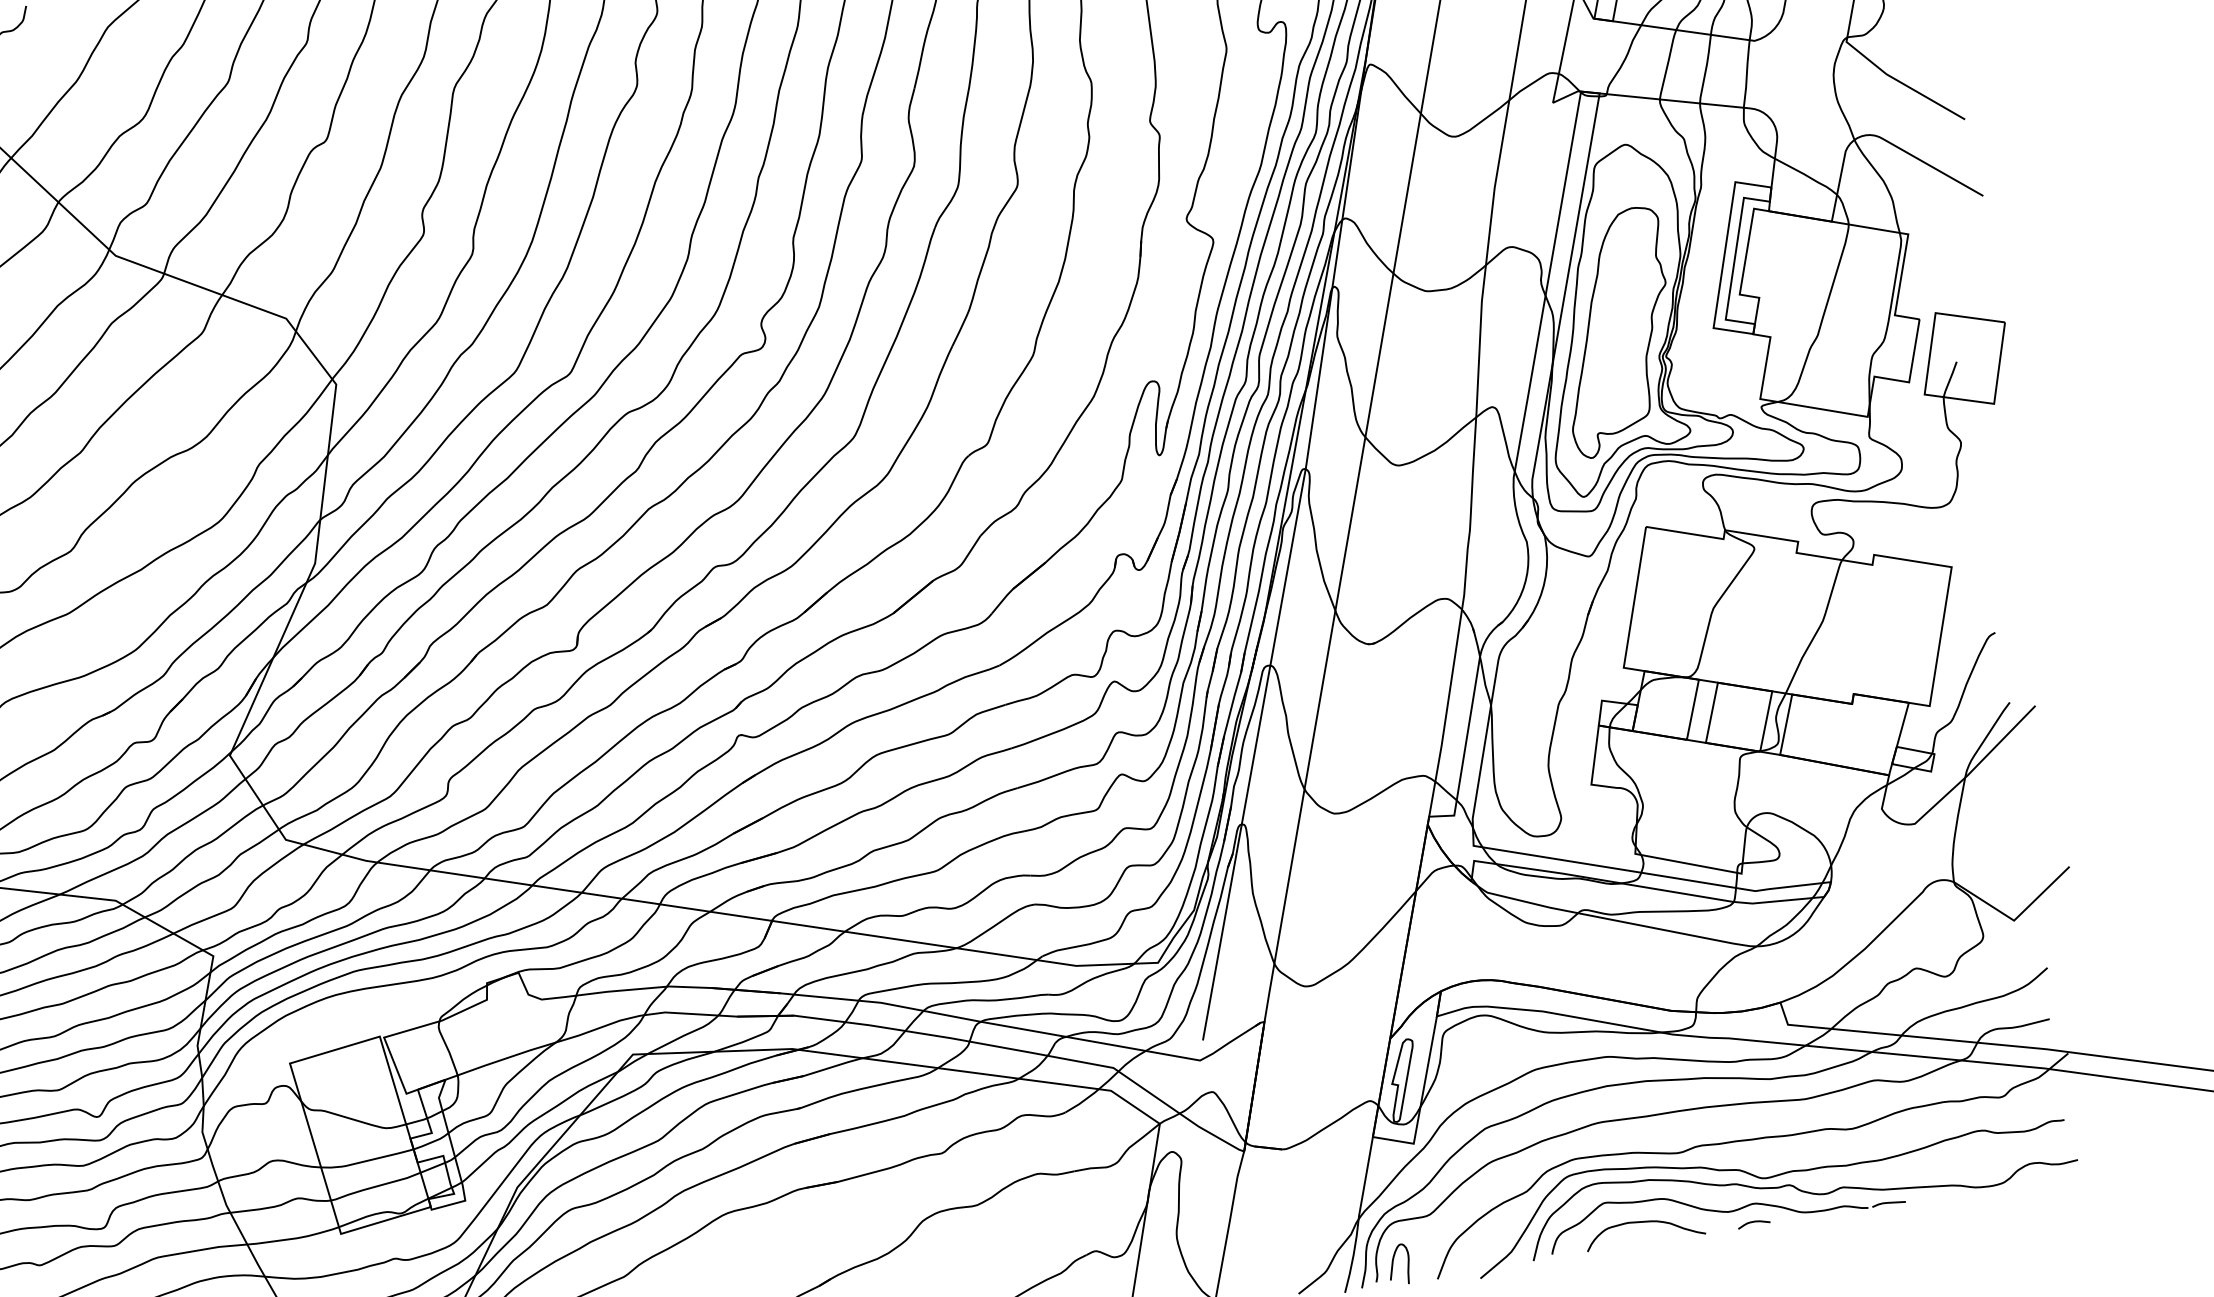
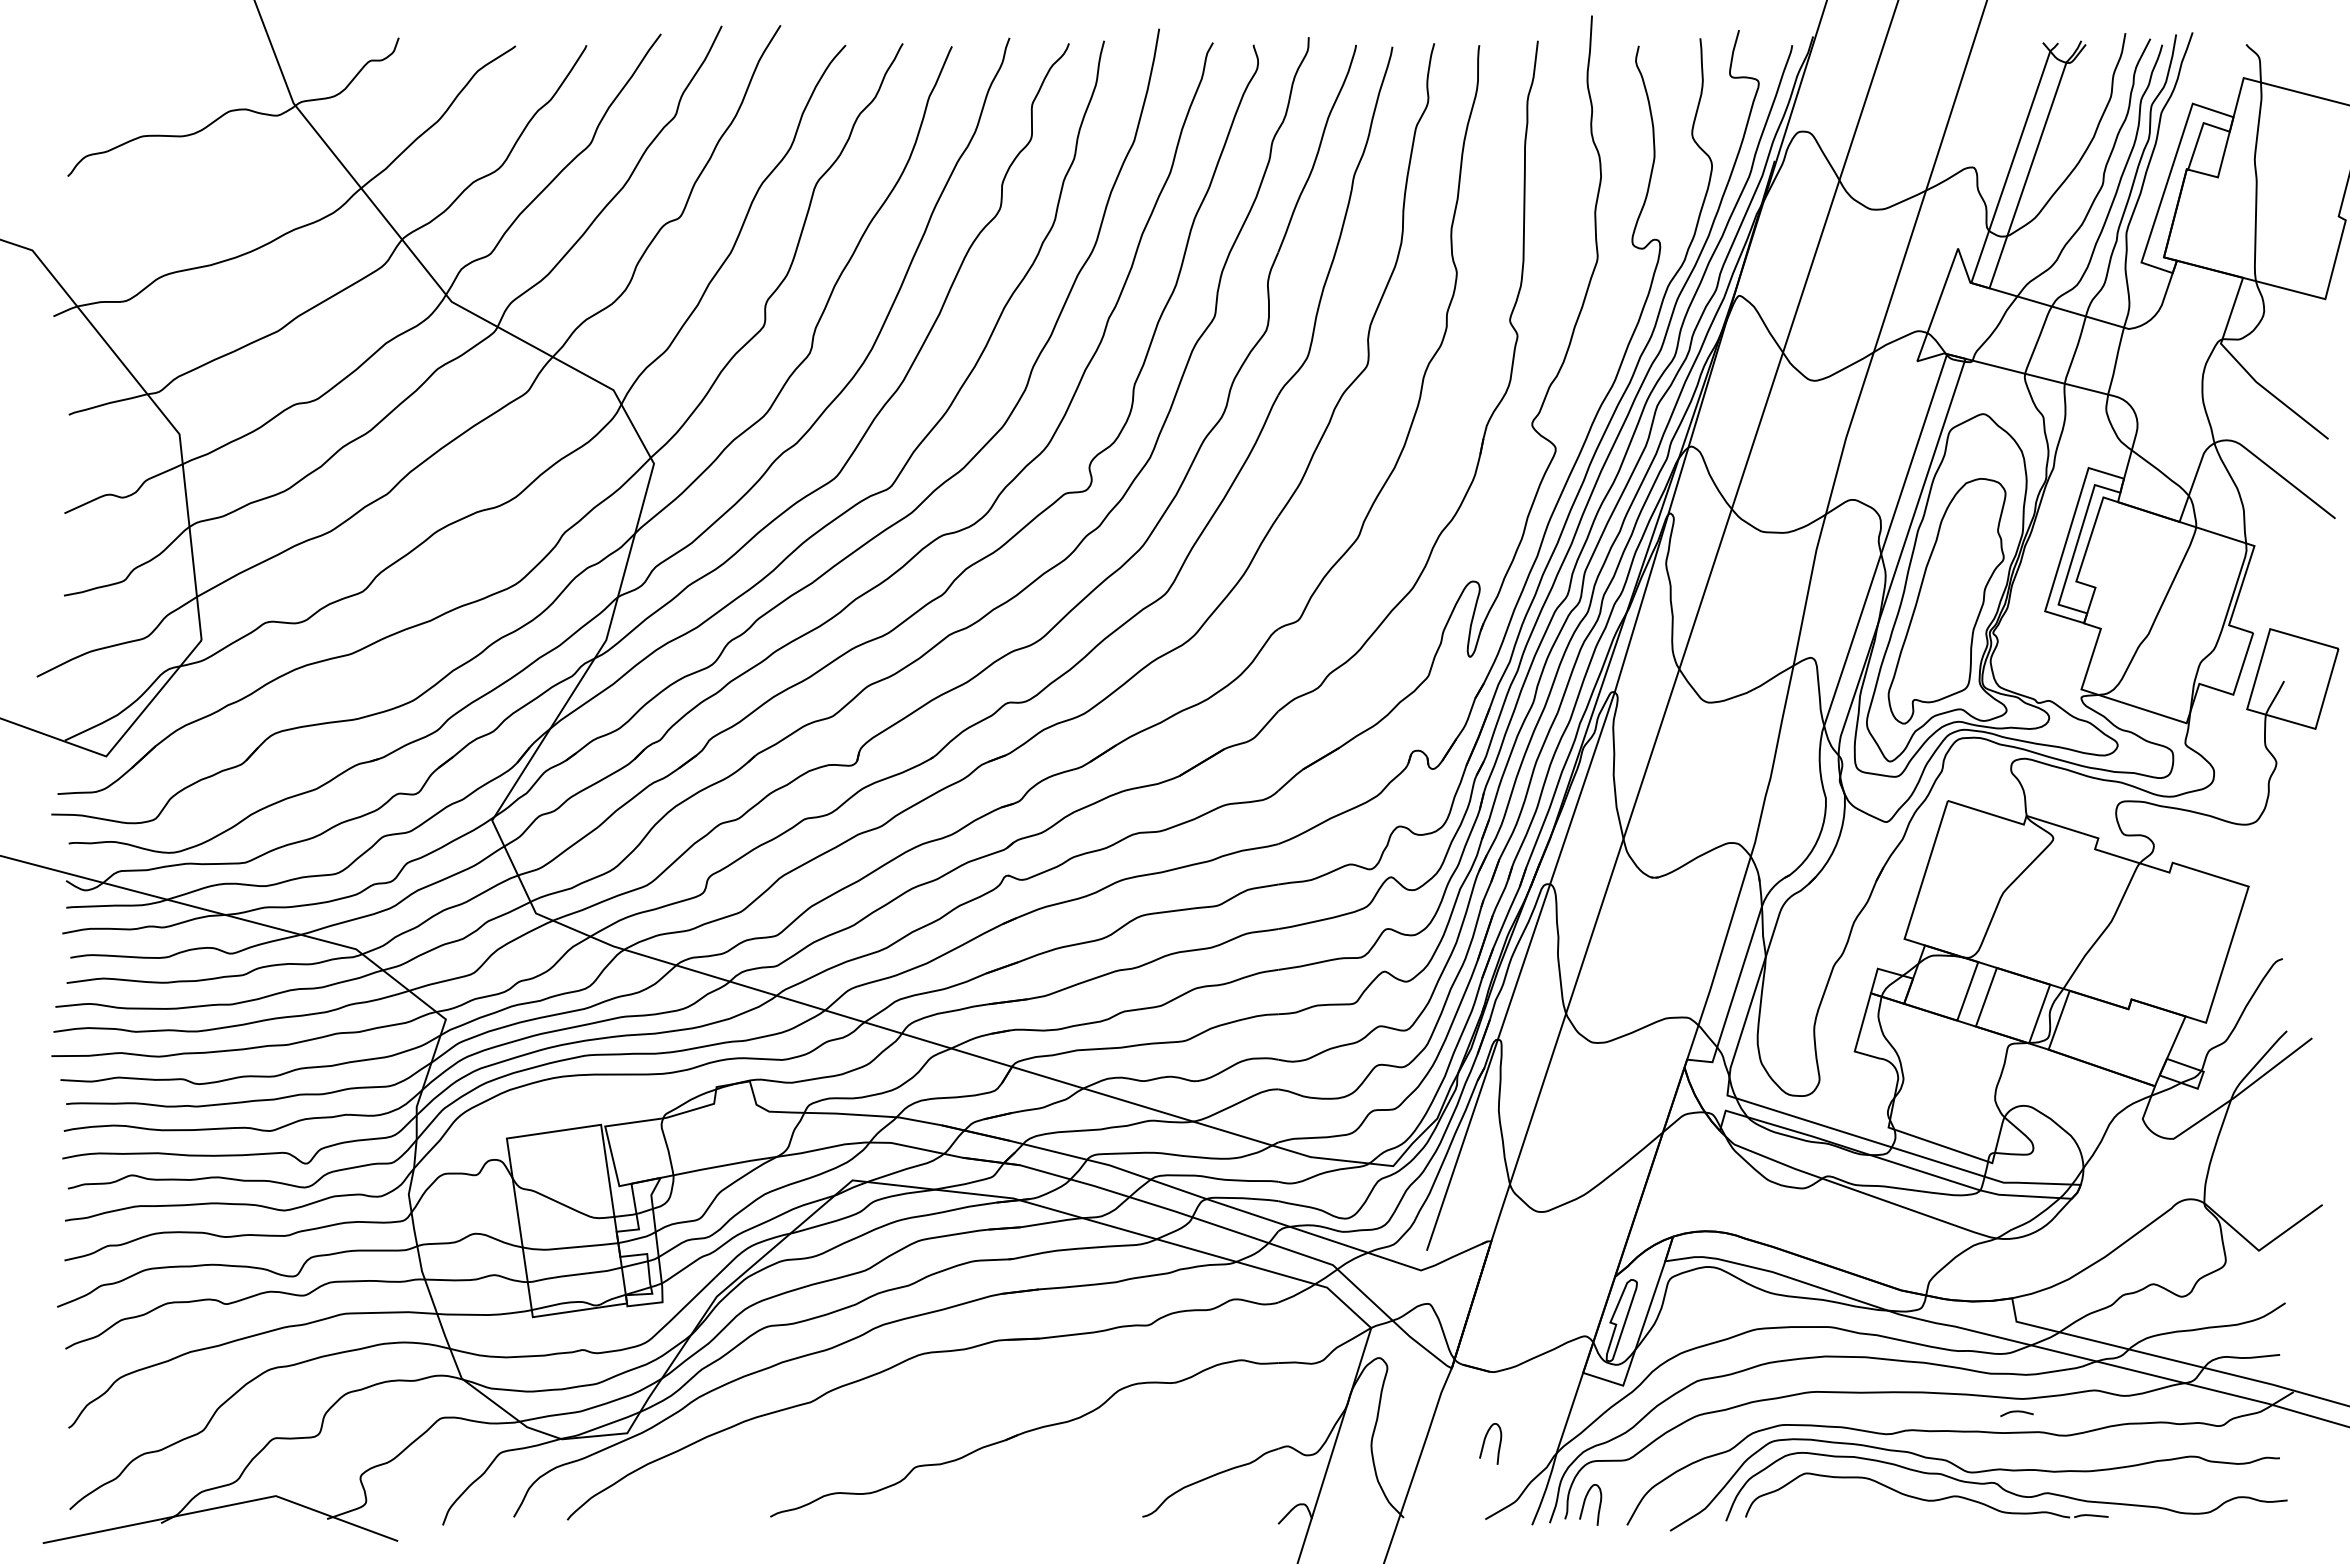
curve: (1287, 1217) -> (1485, 1441), added
curve: (1644, 1222) -> (1843, 1499), removed
curve: (1753, 1222) -> (2016, 1412), moved

